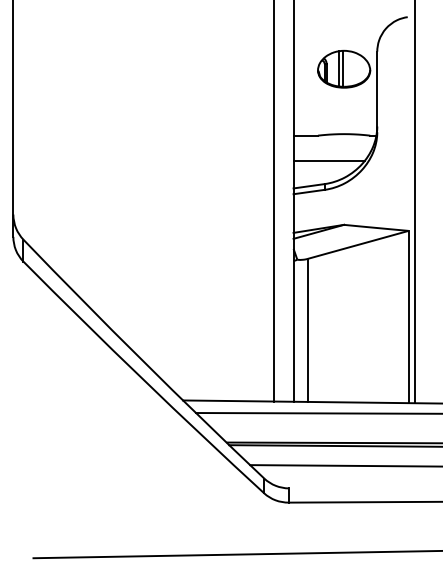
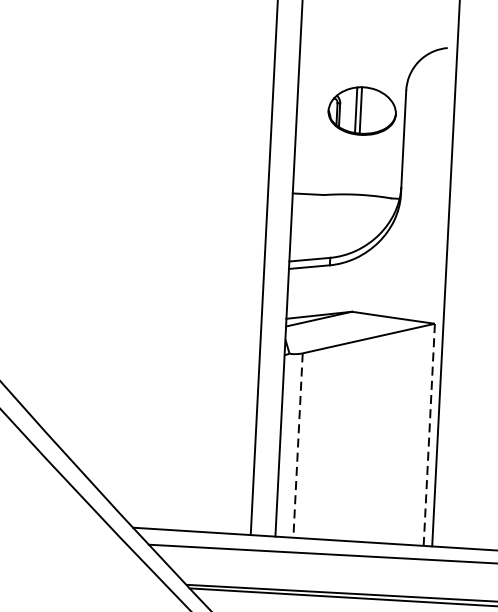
line: (328, 160) -> (336, 227), removed
line: (408, 316) -> (429, 434), solid -> dashed
line: (307, 330) -> (298, 445), solid -> dashed

